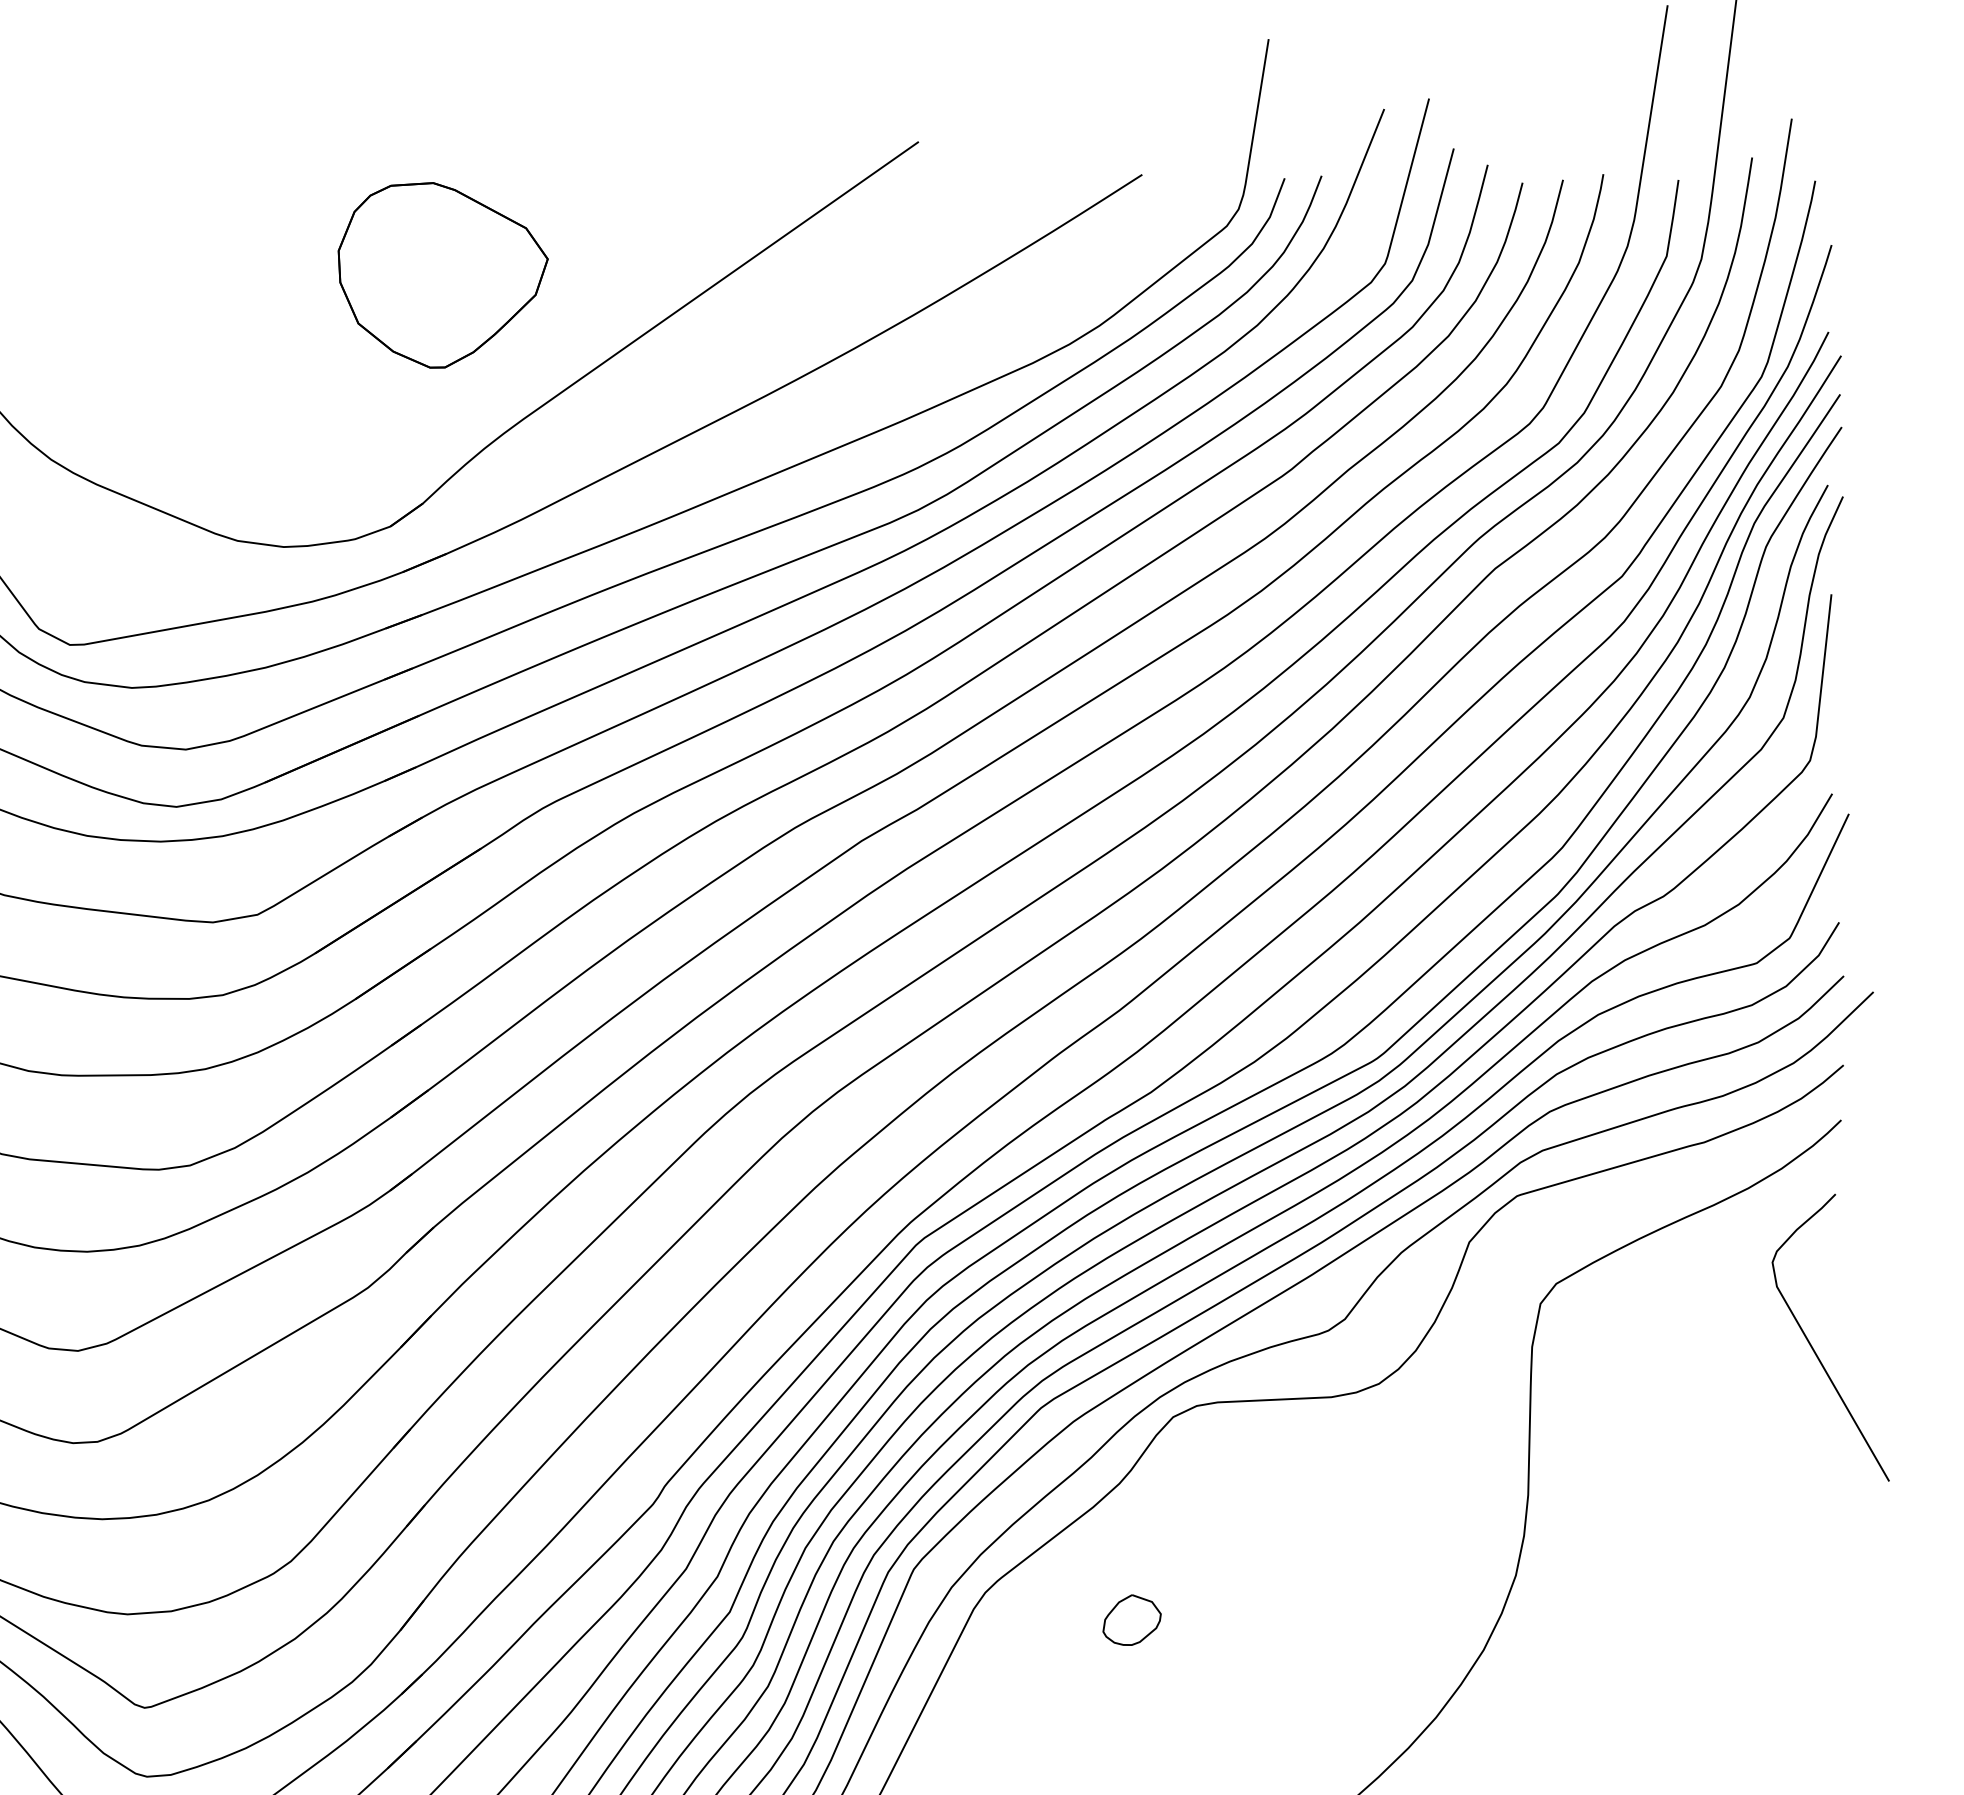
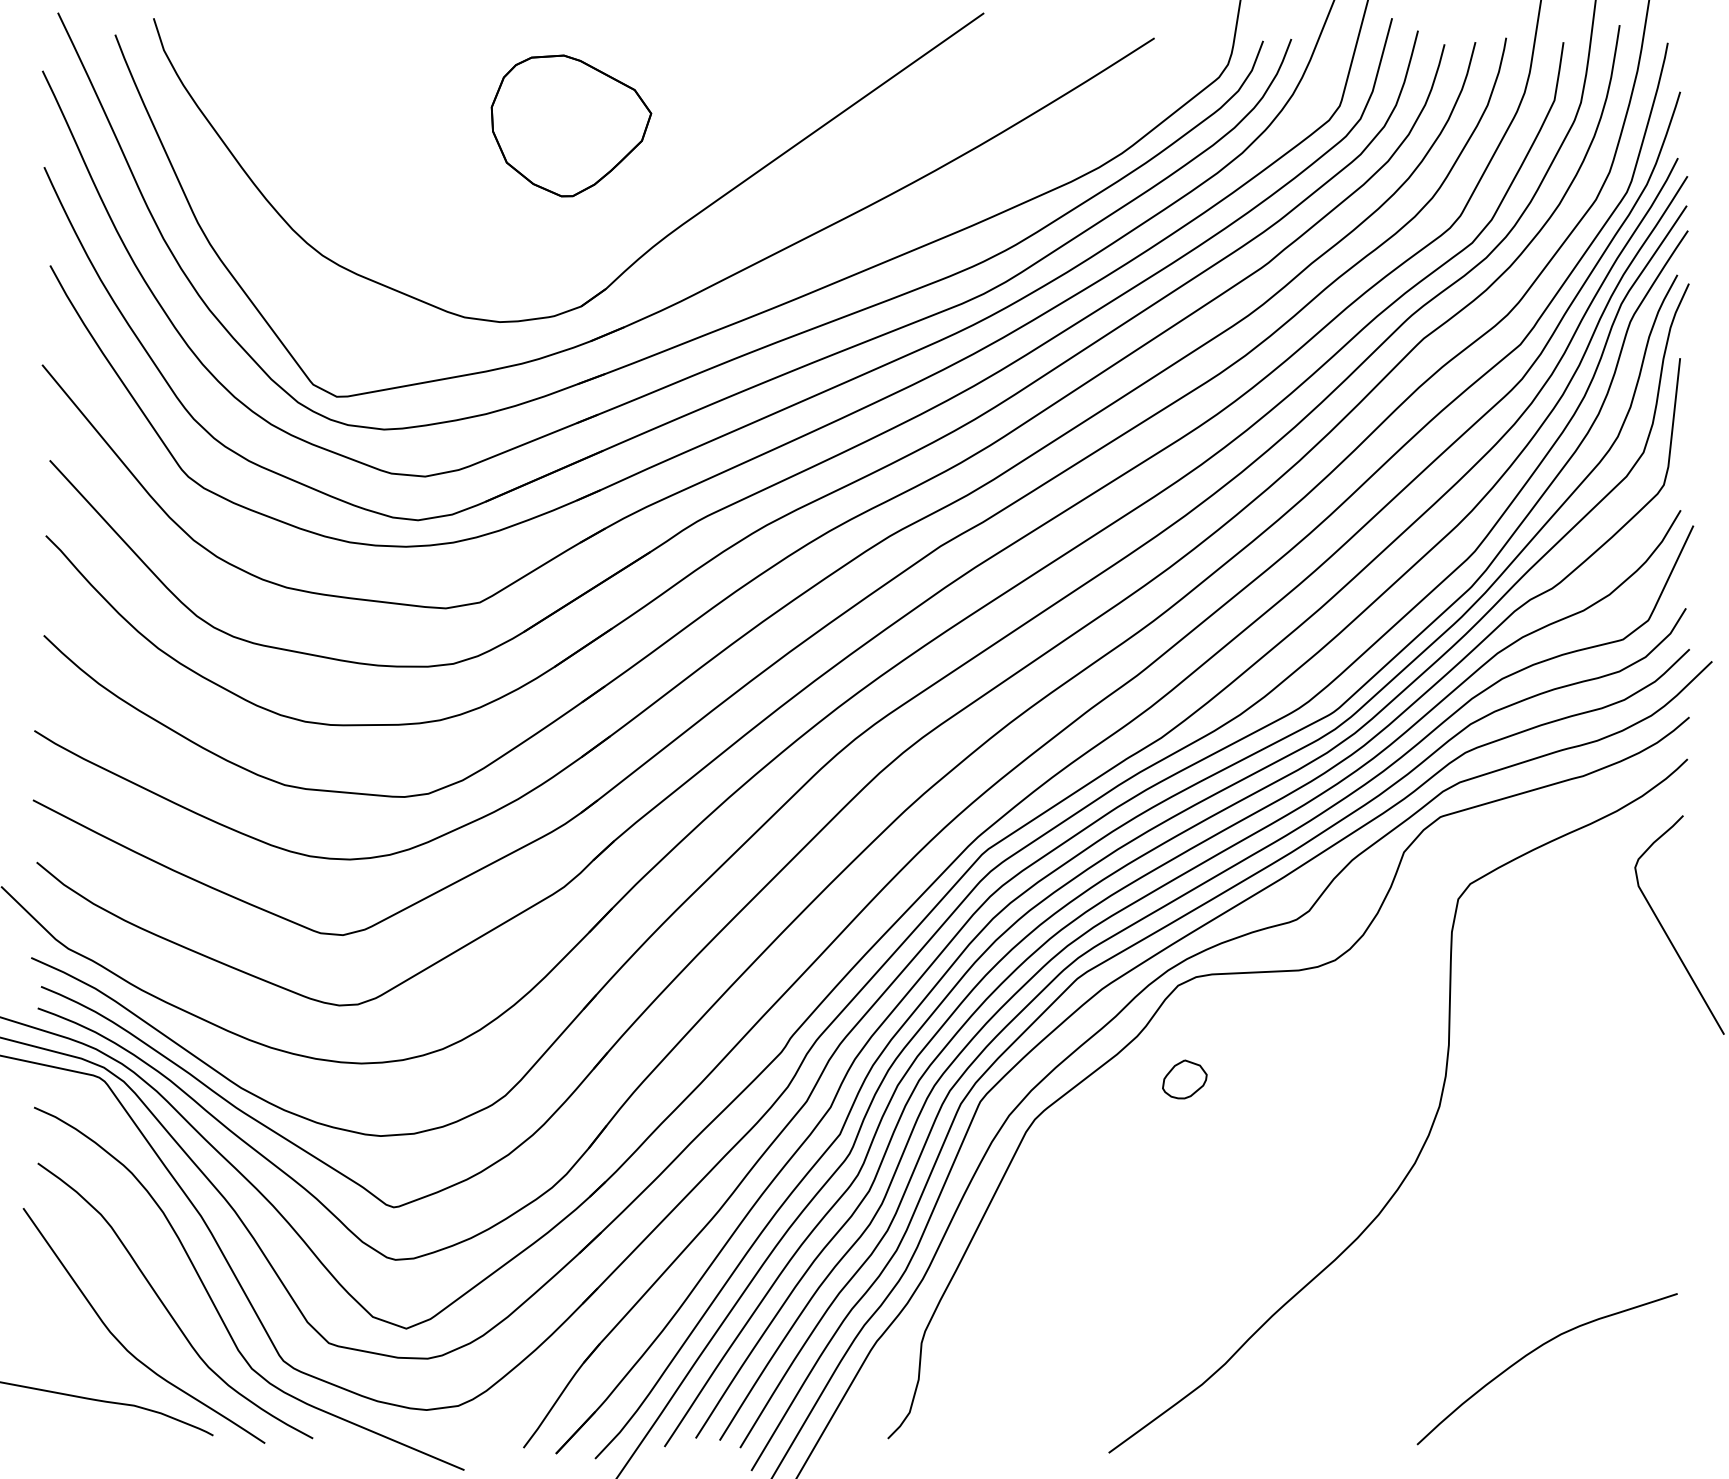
part: (443, 274) -> (571, 125), moved
part: (1131, 1620) -> (1184, 1079), moved

